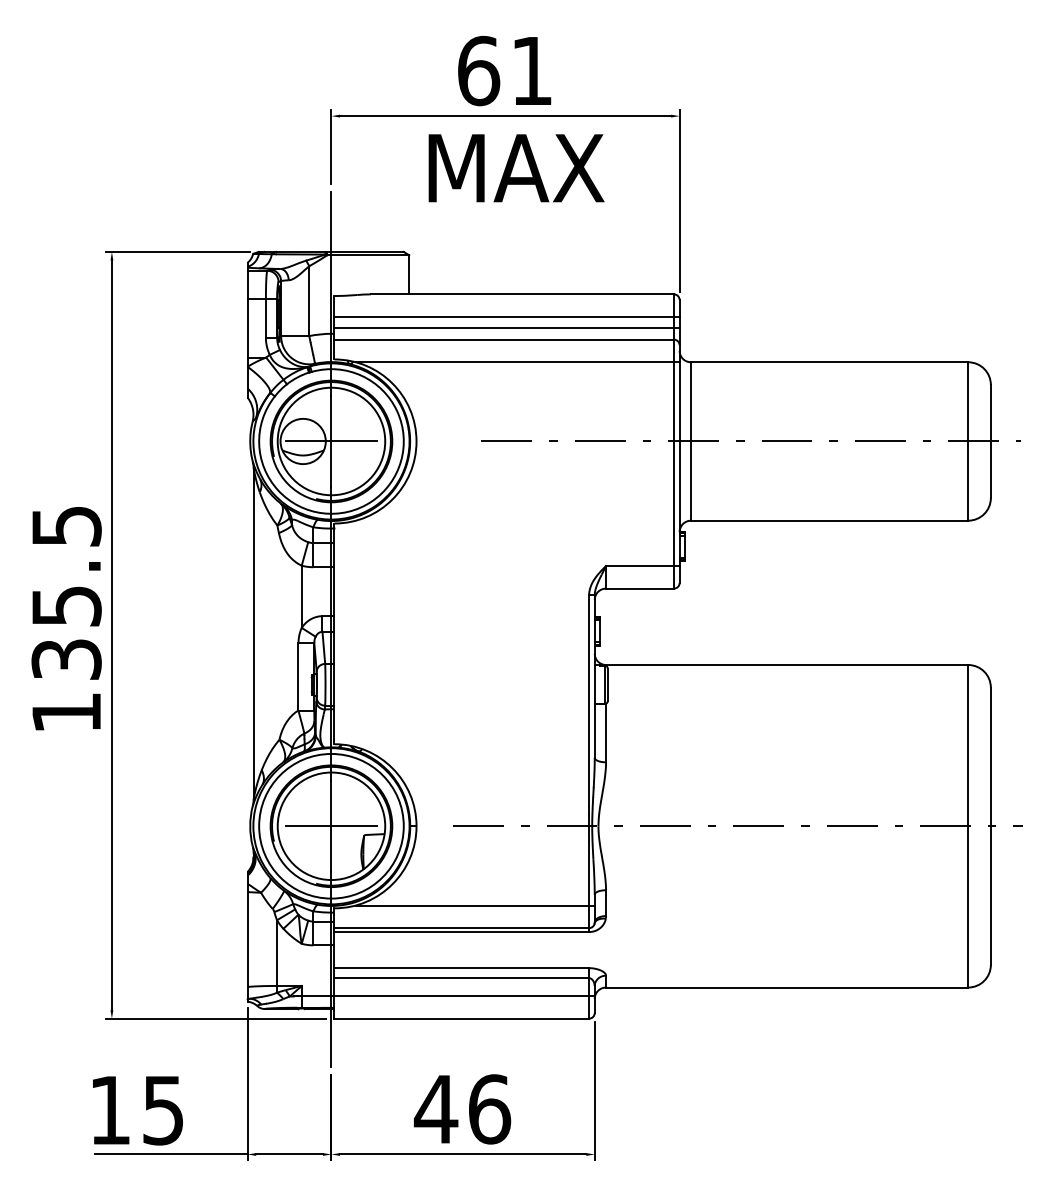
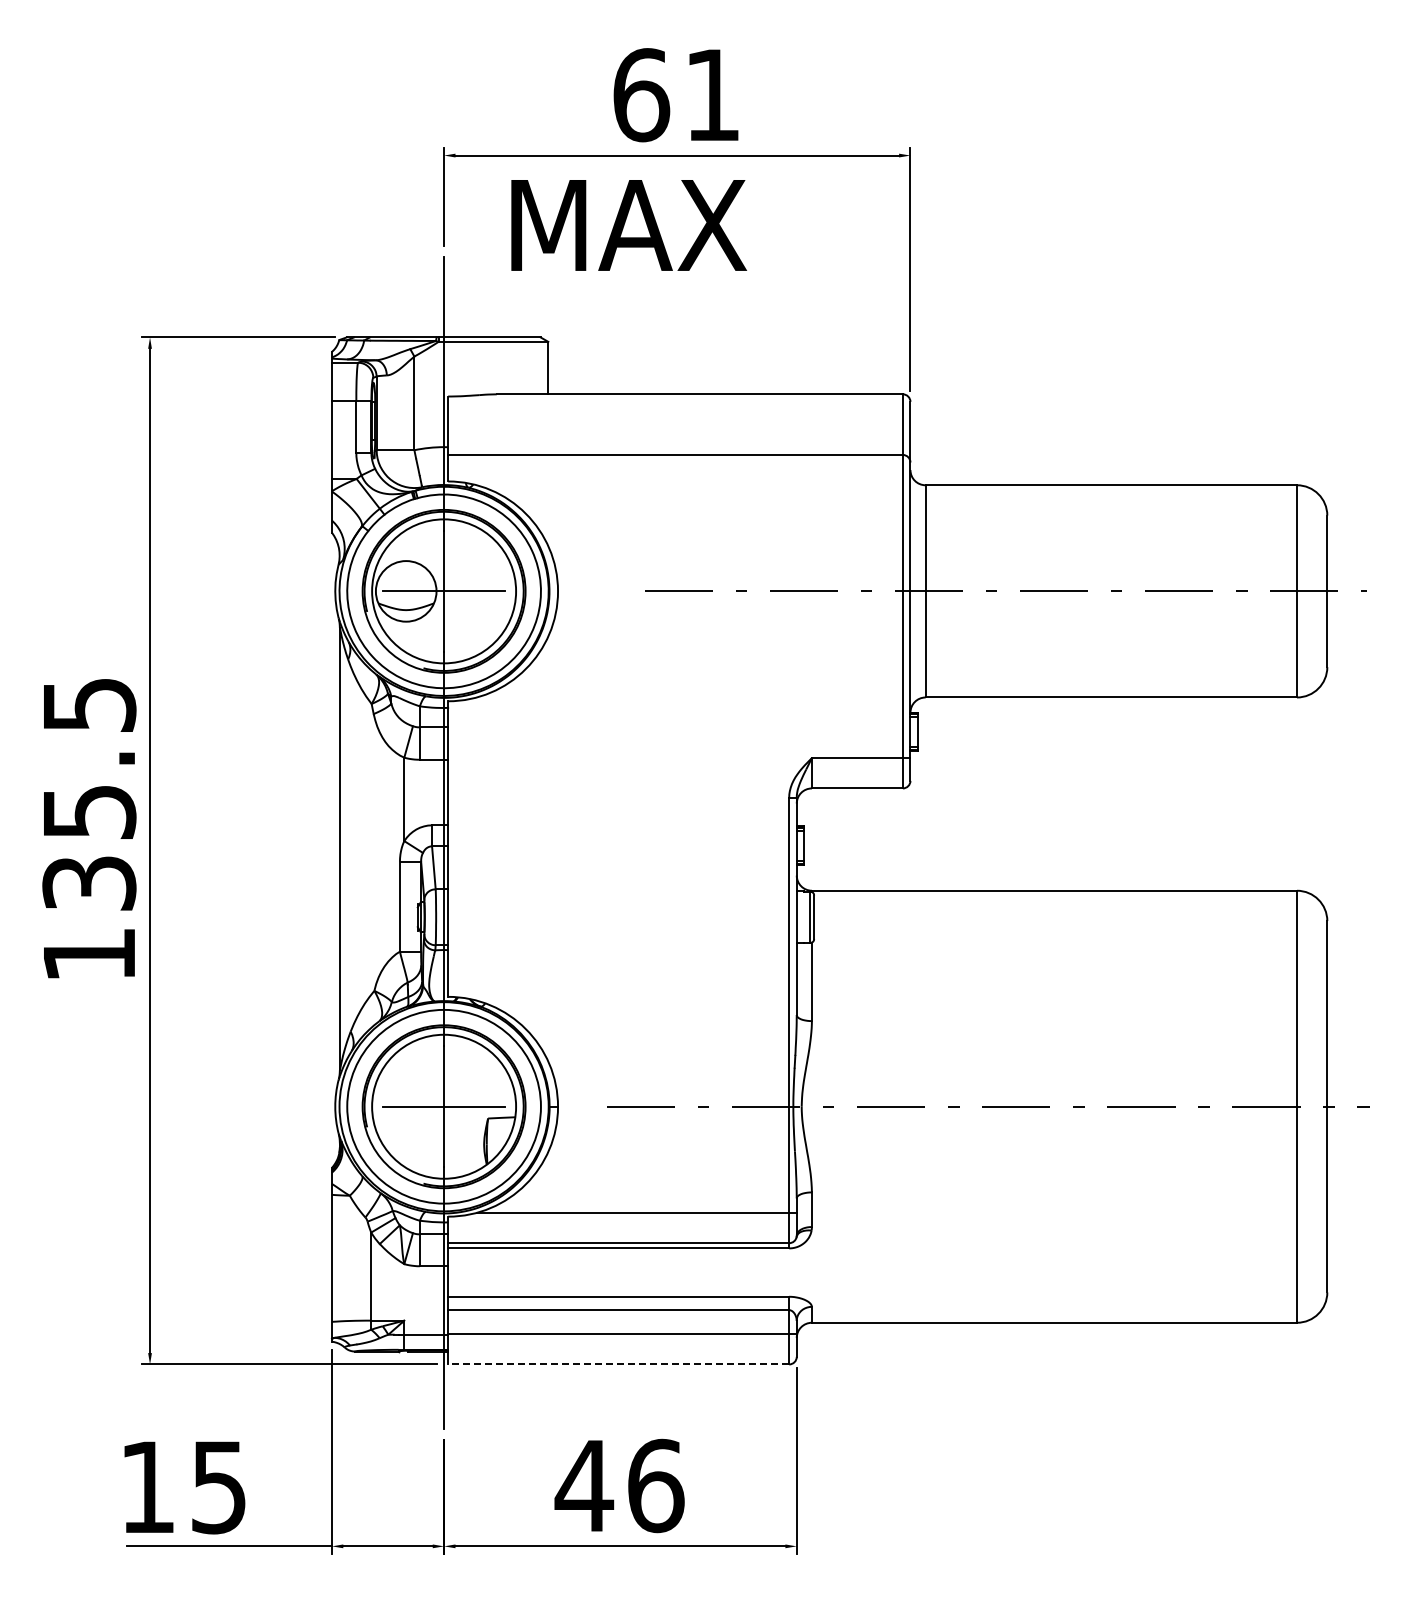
text: (516, 168) -> (628, 225), moved
line: (507, 316) -> (679, 424), removed
line: (507, 328) -> (679, 439), removed
line: (517, 362) -> (693, 485), removed
line: (461, 1018) -> (618, 1364), solid -> dashed

